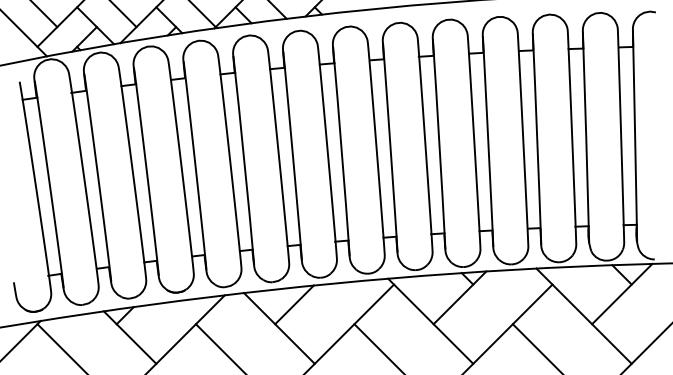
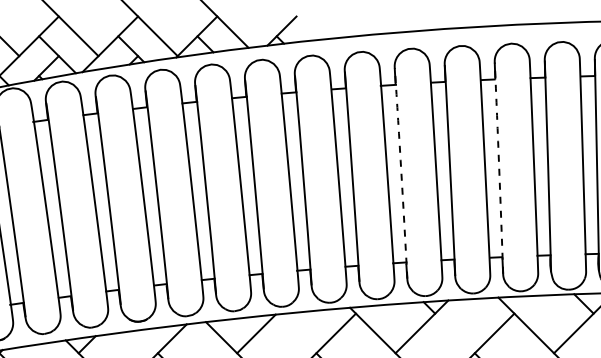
arc: (537, 139) -> (499, 168), solid -> dashed
arc: (439, 144) -> (401, 173), solid -> dashed

